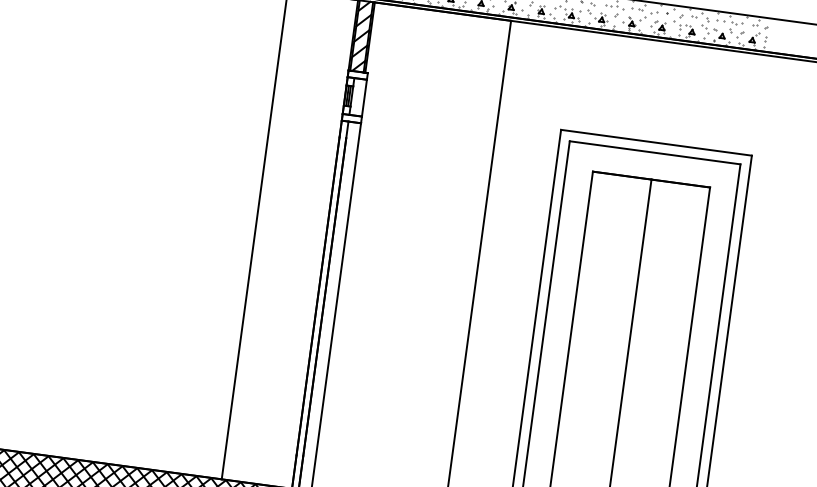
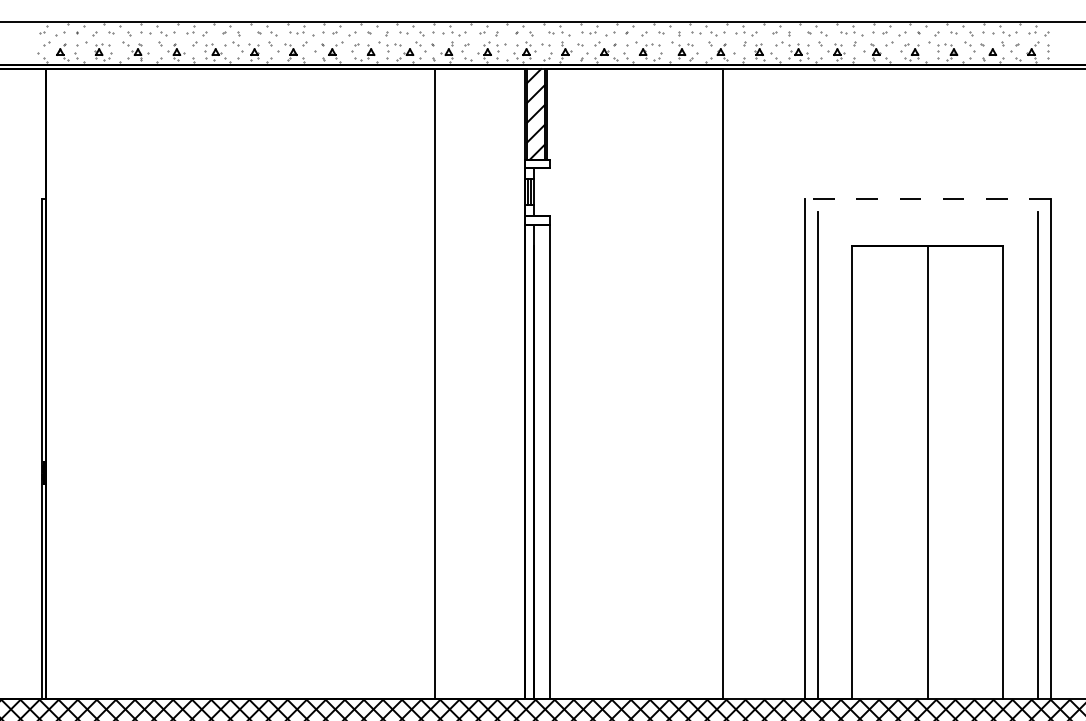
line: (364, 97) -> (550, 191), removed
line: (656, 142) -> (927, 198), solid -> dashed
line: (655, 152) -> (927, 211), removed

